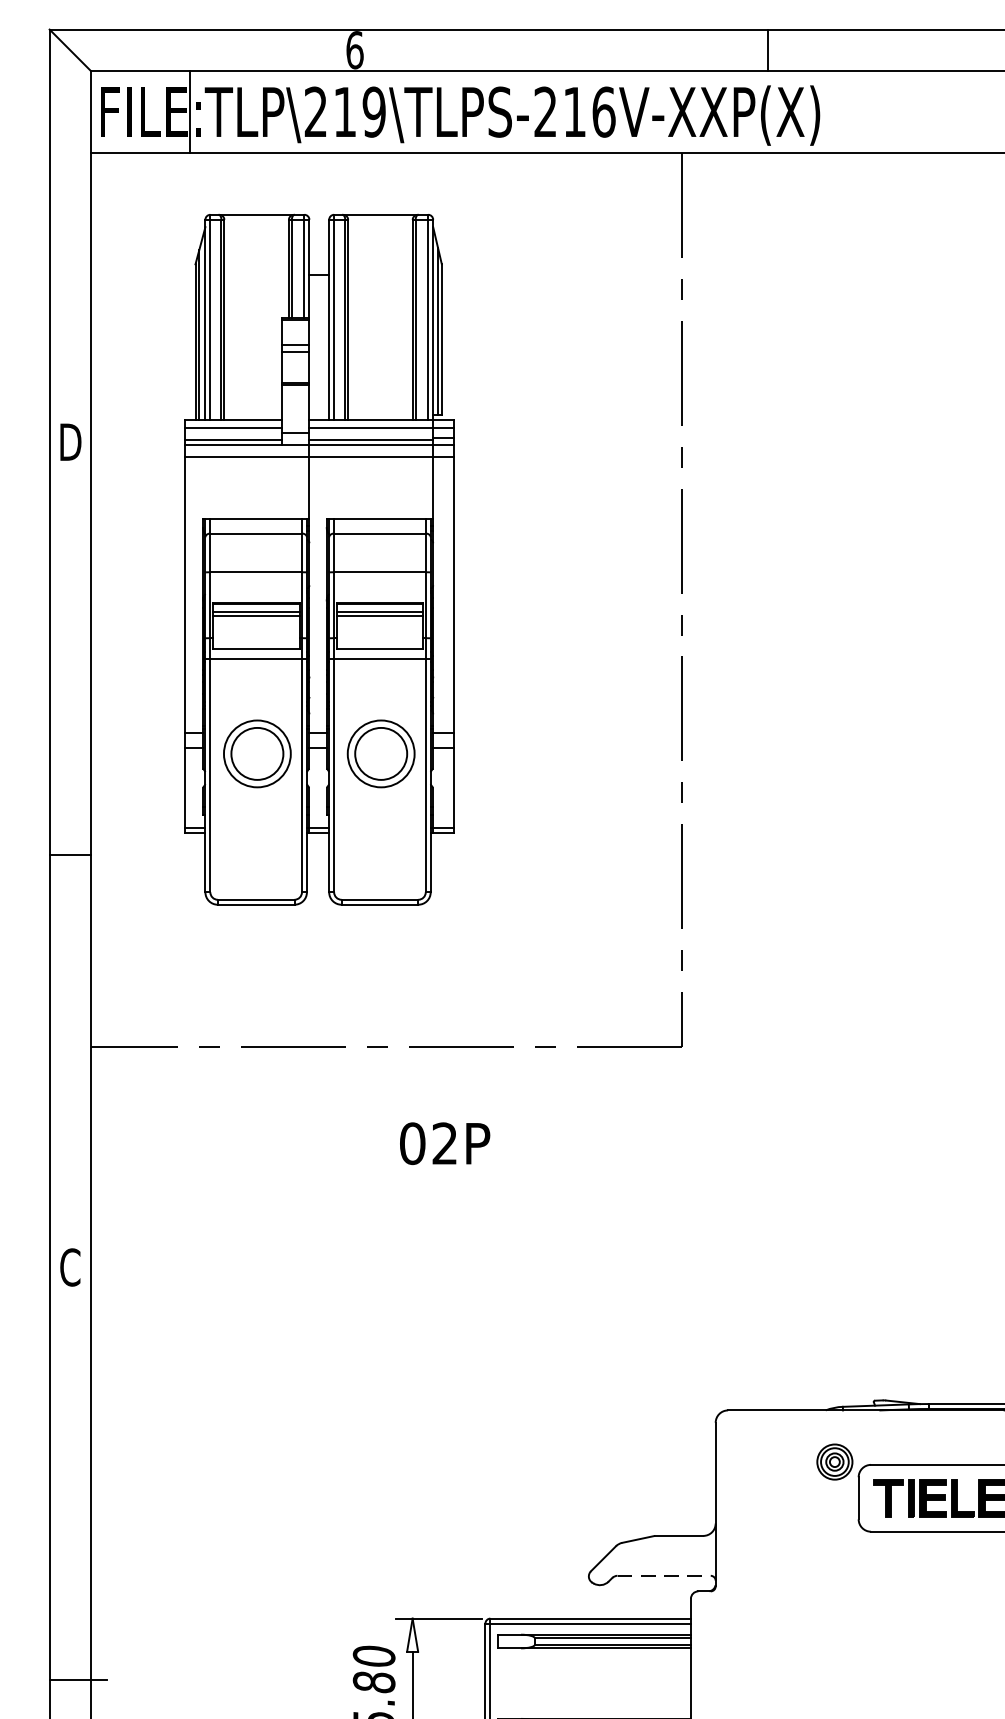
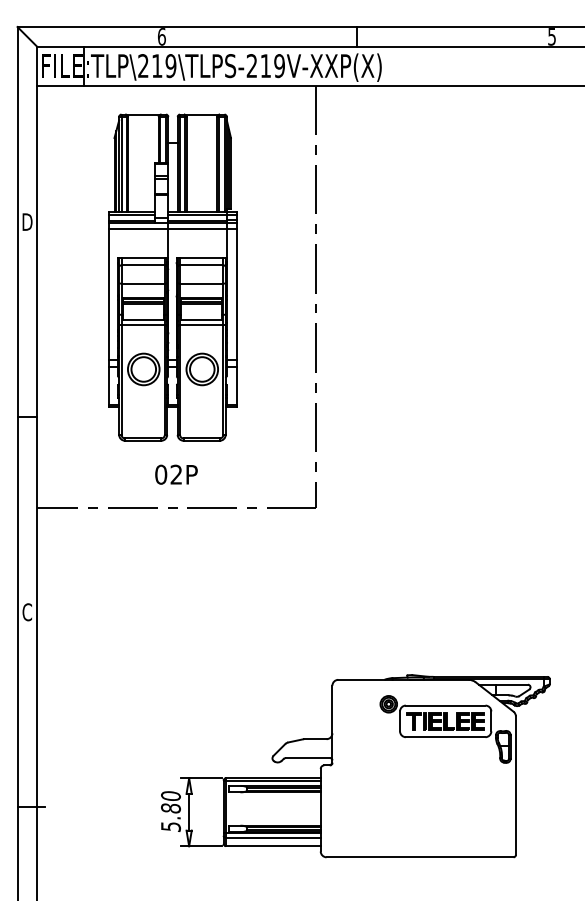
text: (603, 113) -> (279, 66), TLP\219\TLPS-216V-XXP(X) -> TLP\219\TLPS-219V-XXP(X)
part: (318, 559) -> (172, 277), moved
text: (445, 1143) -> (176, 474), moved
line: (665, 1576) -> (308, 758), dashed -> solid

